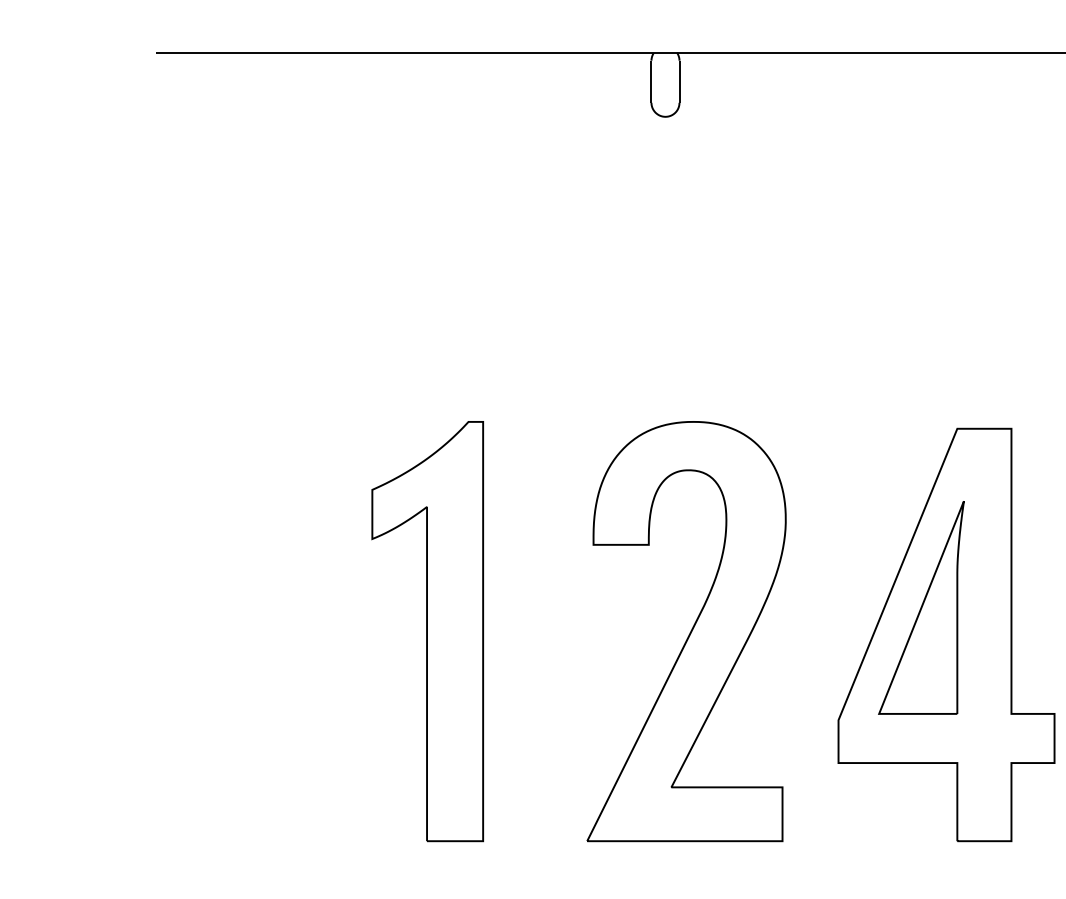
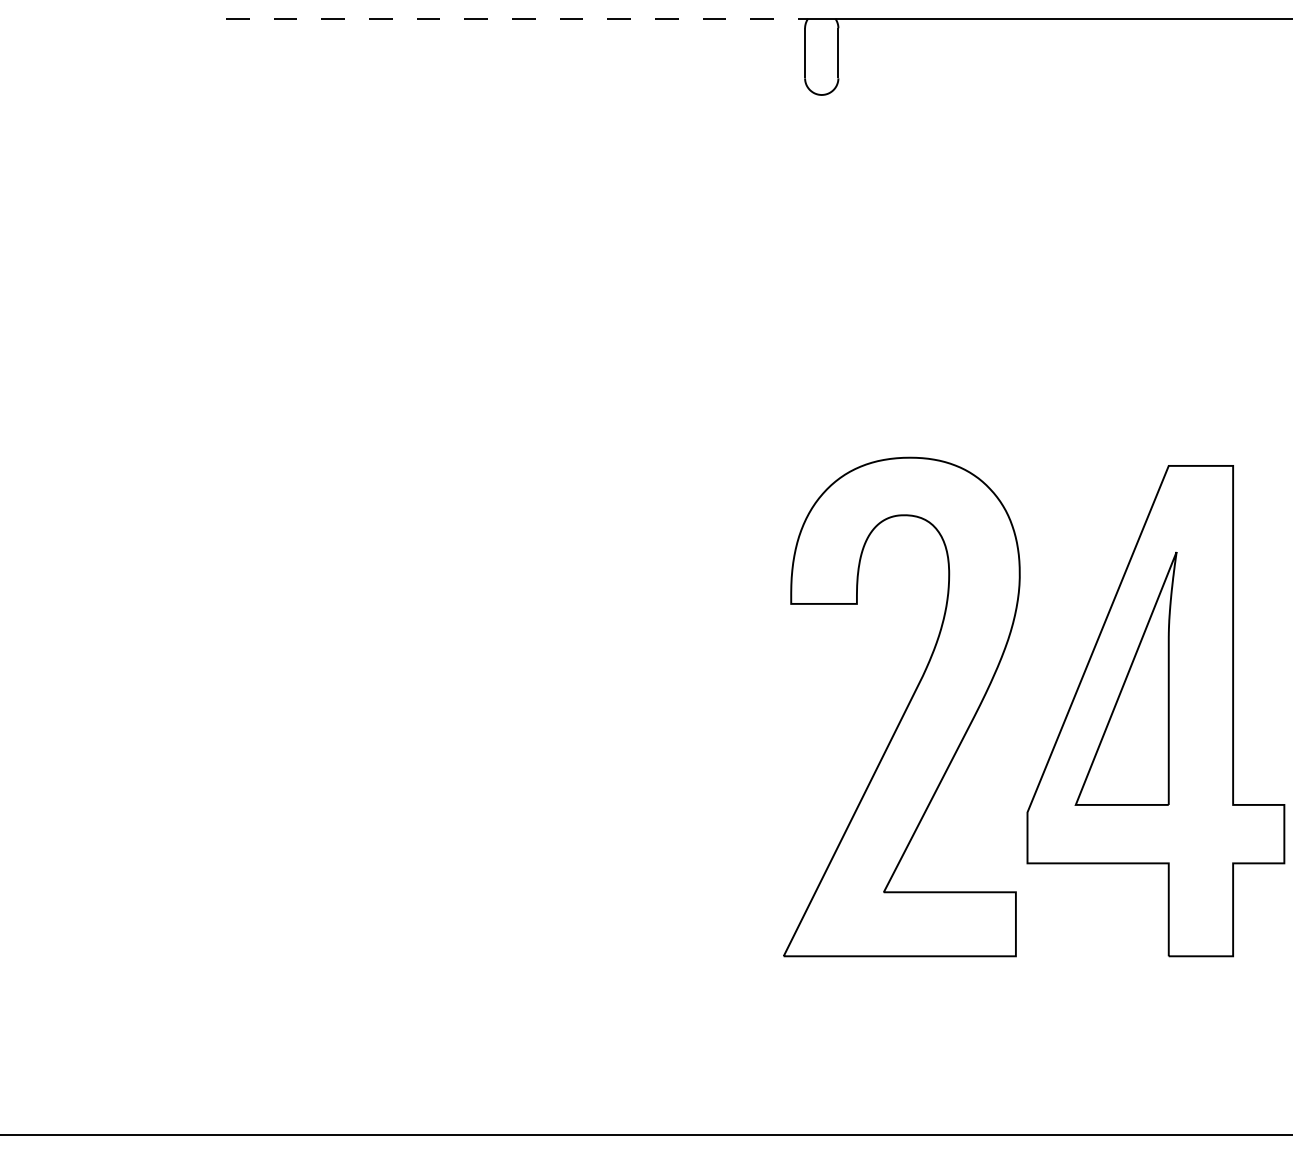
line: (410, 52) -> (518, 18), solid -> dashed
part: (427, 631) -> (538, 706), removed
part: (686, 631) -> (901, 706), moved

